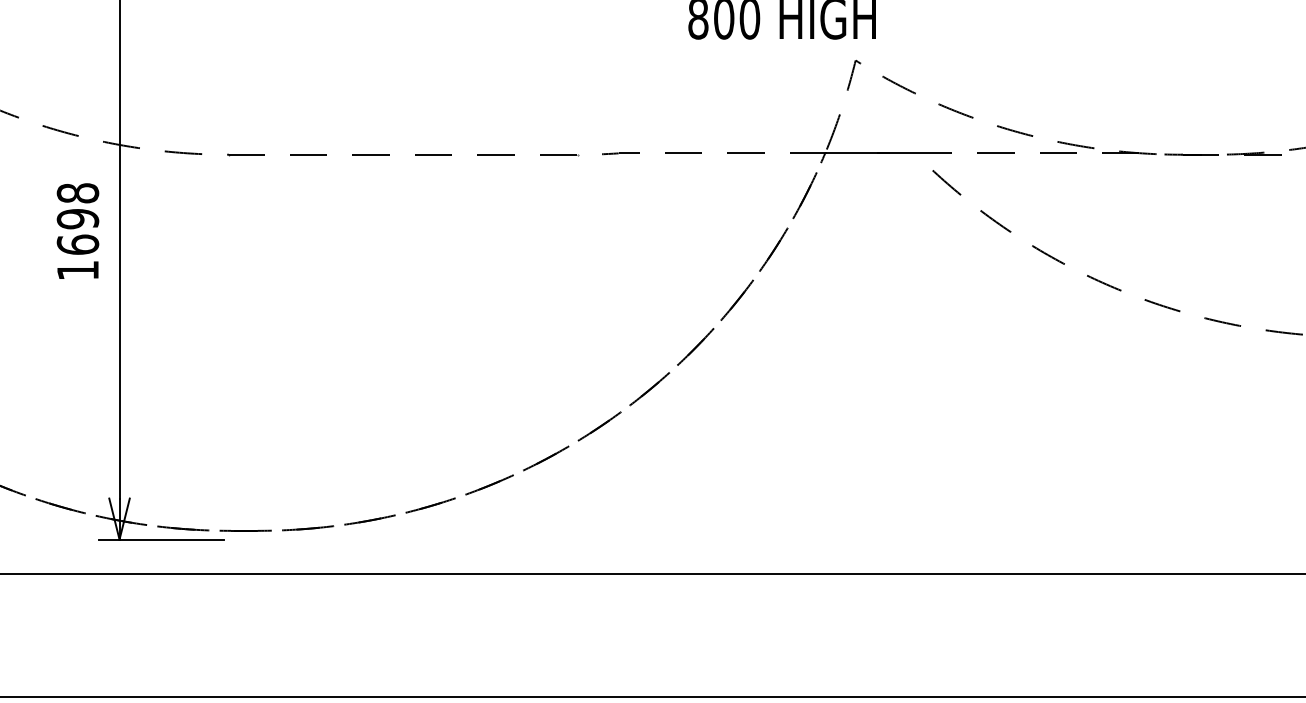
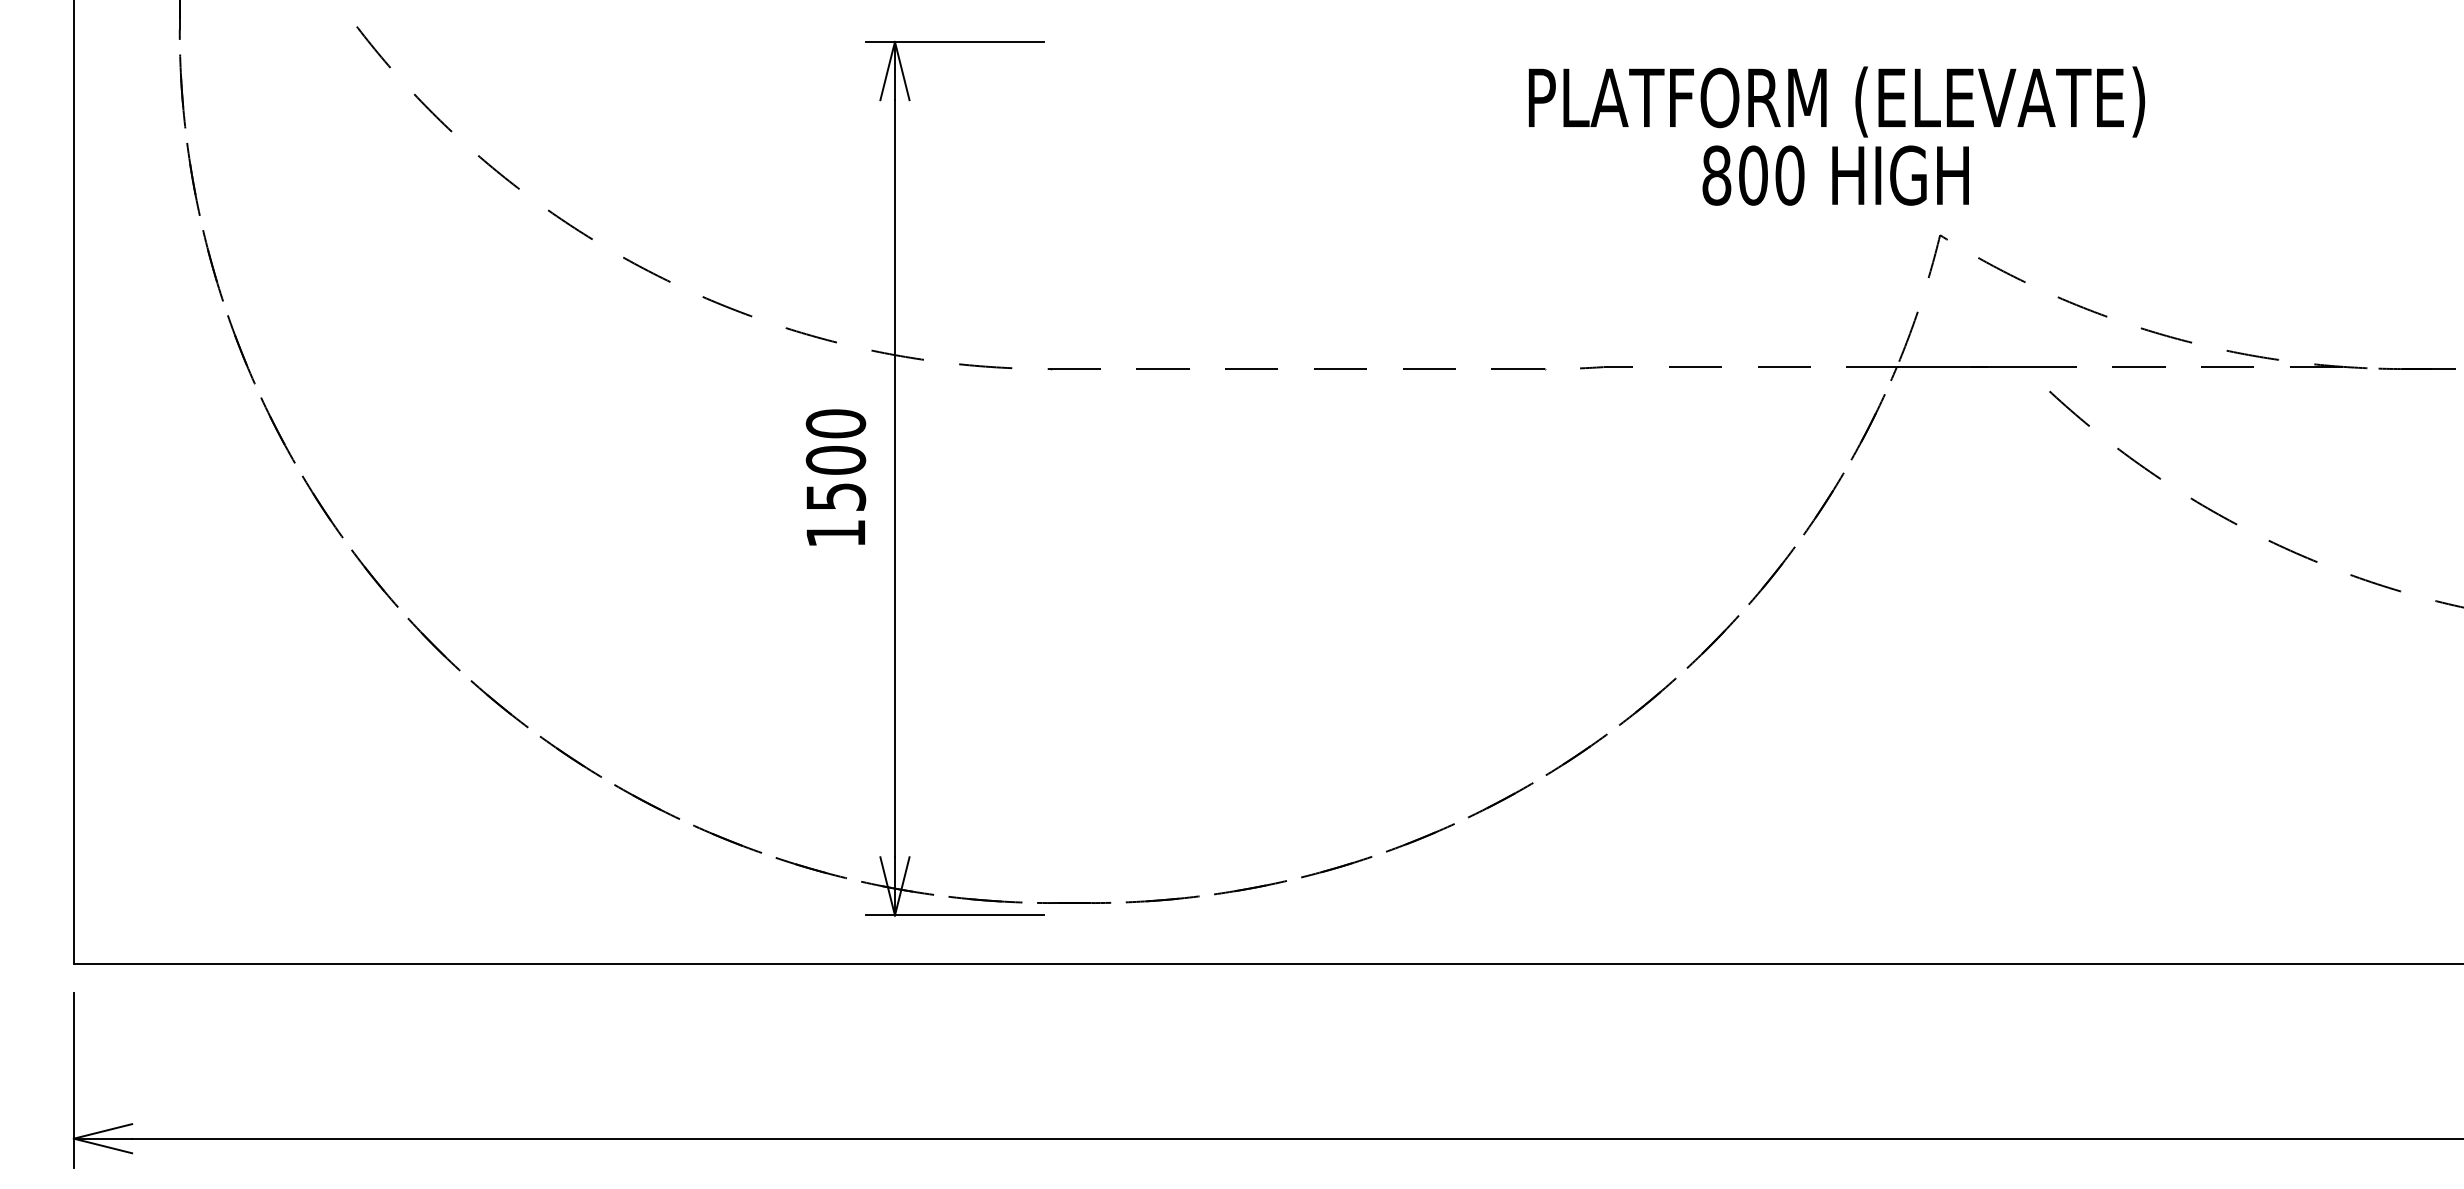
text: (77, 219) -> (835, 460), 1698 -> 1500

